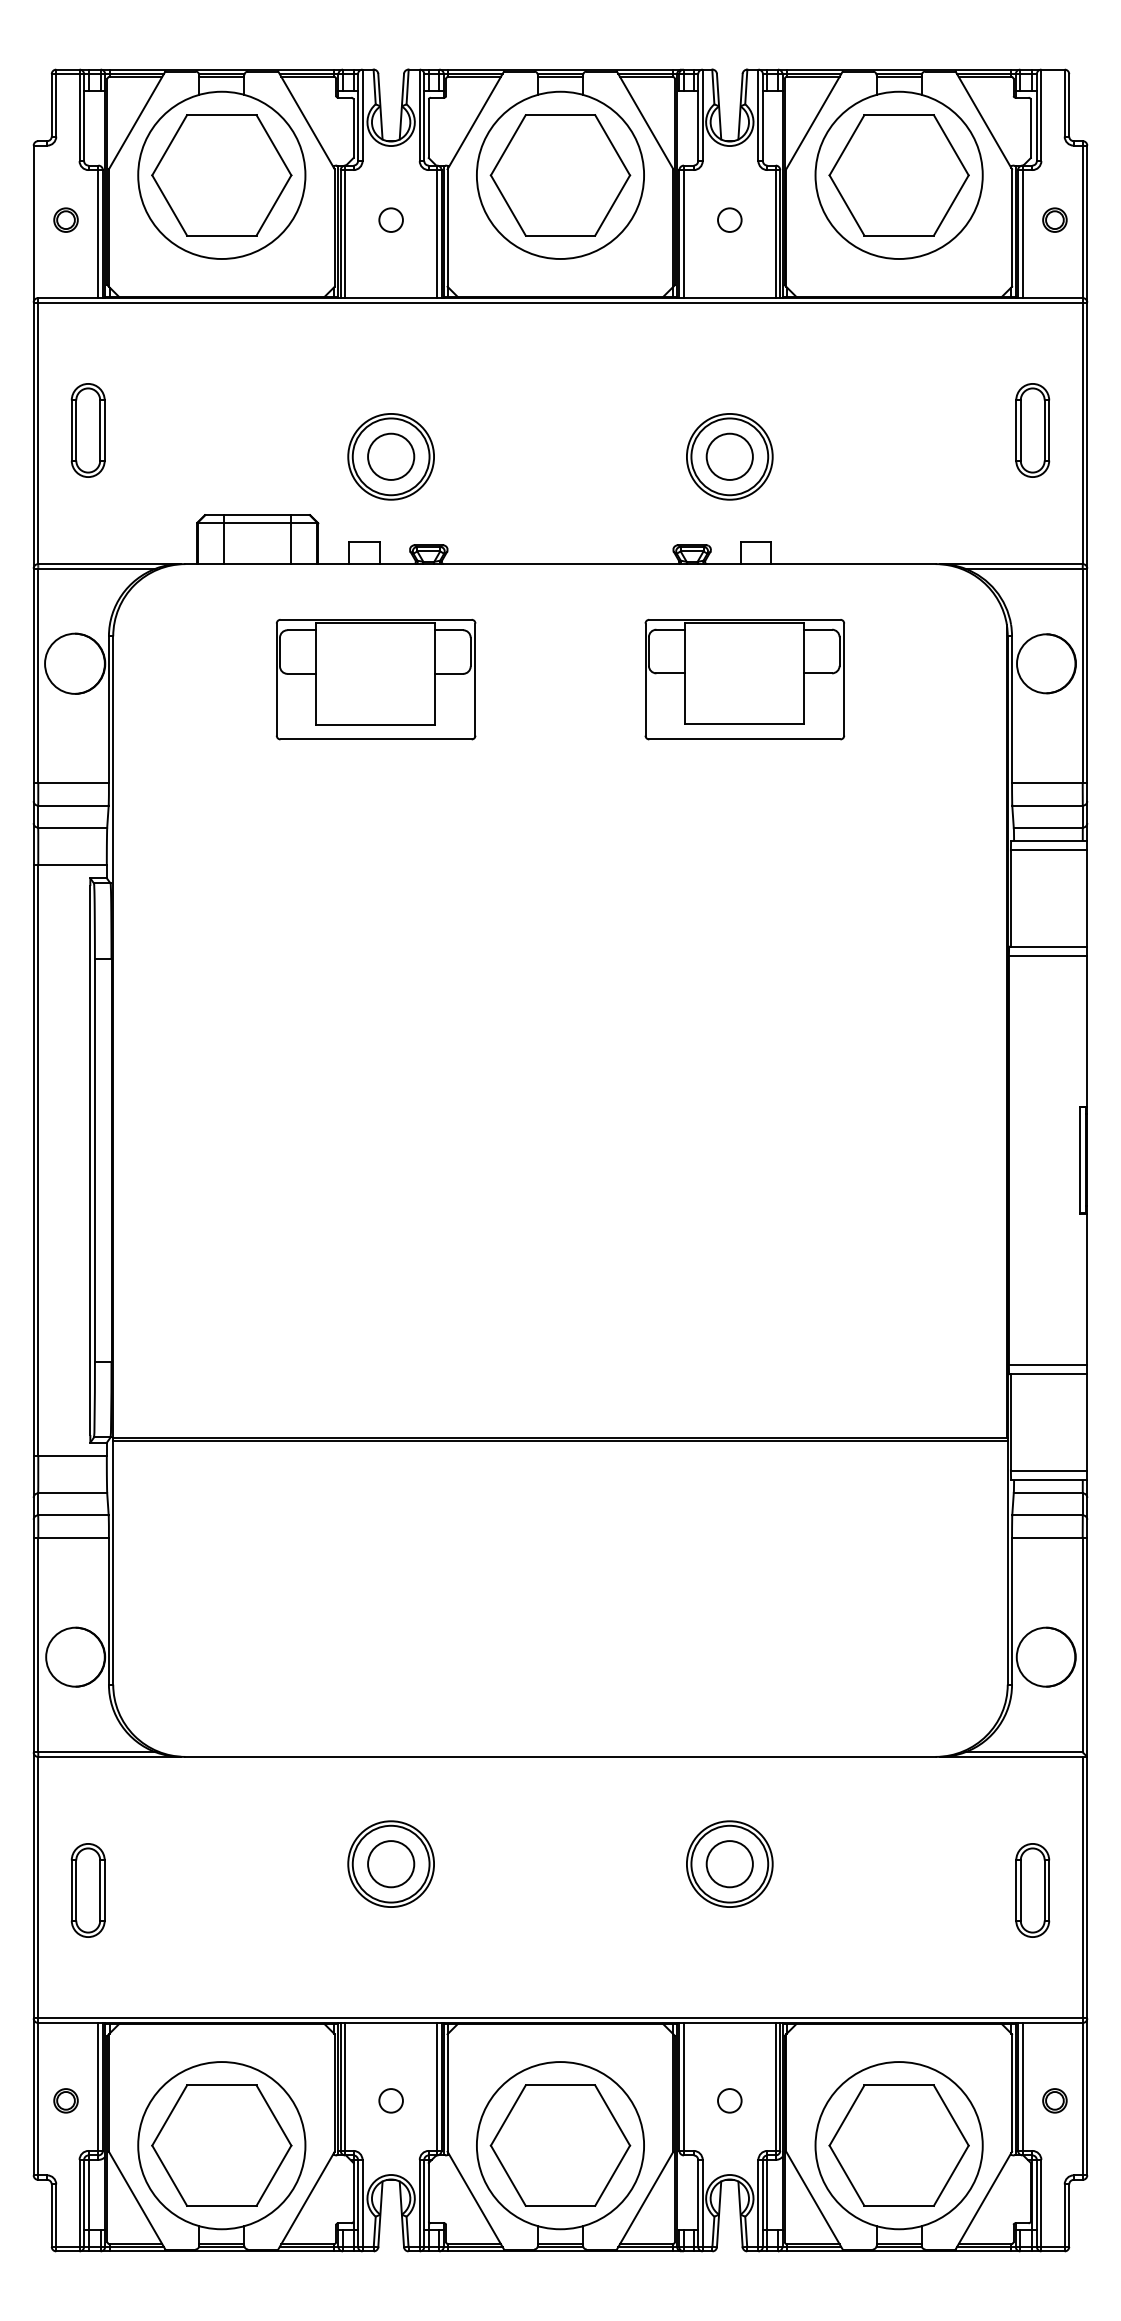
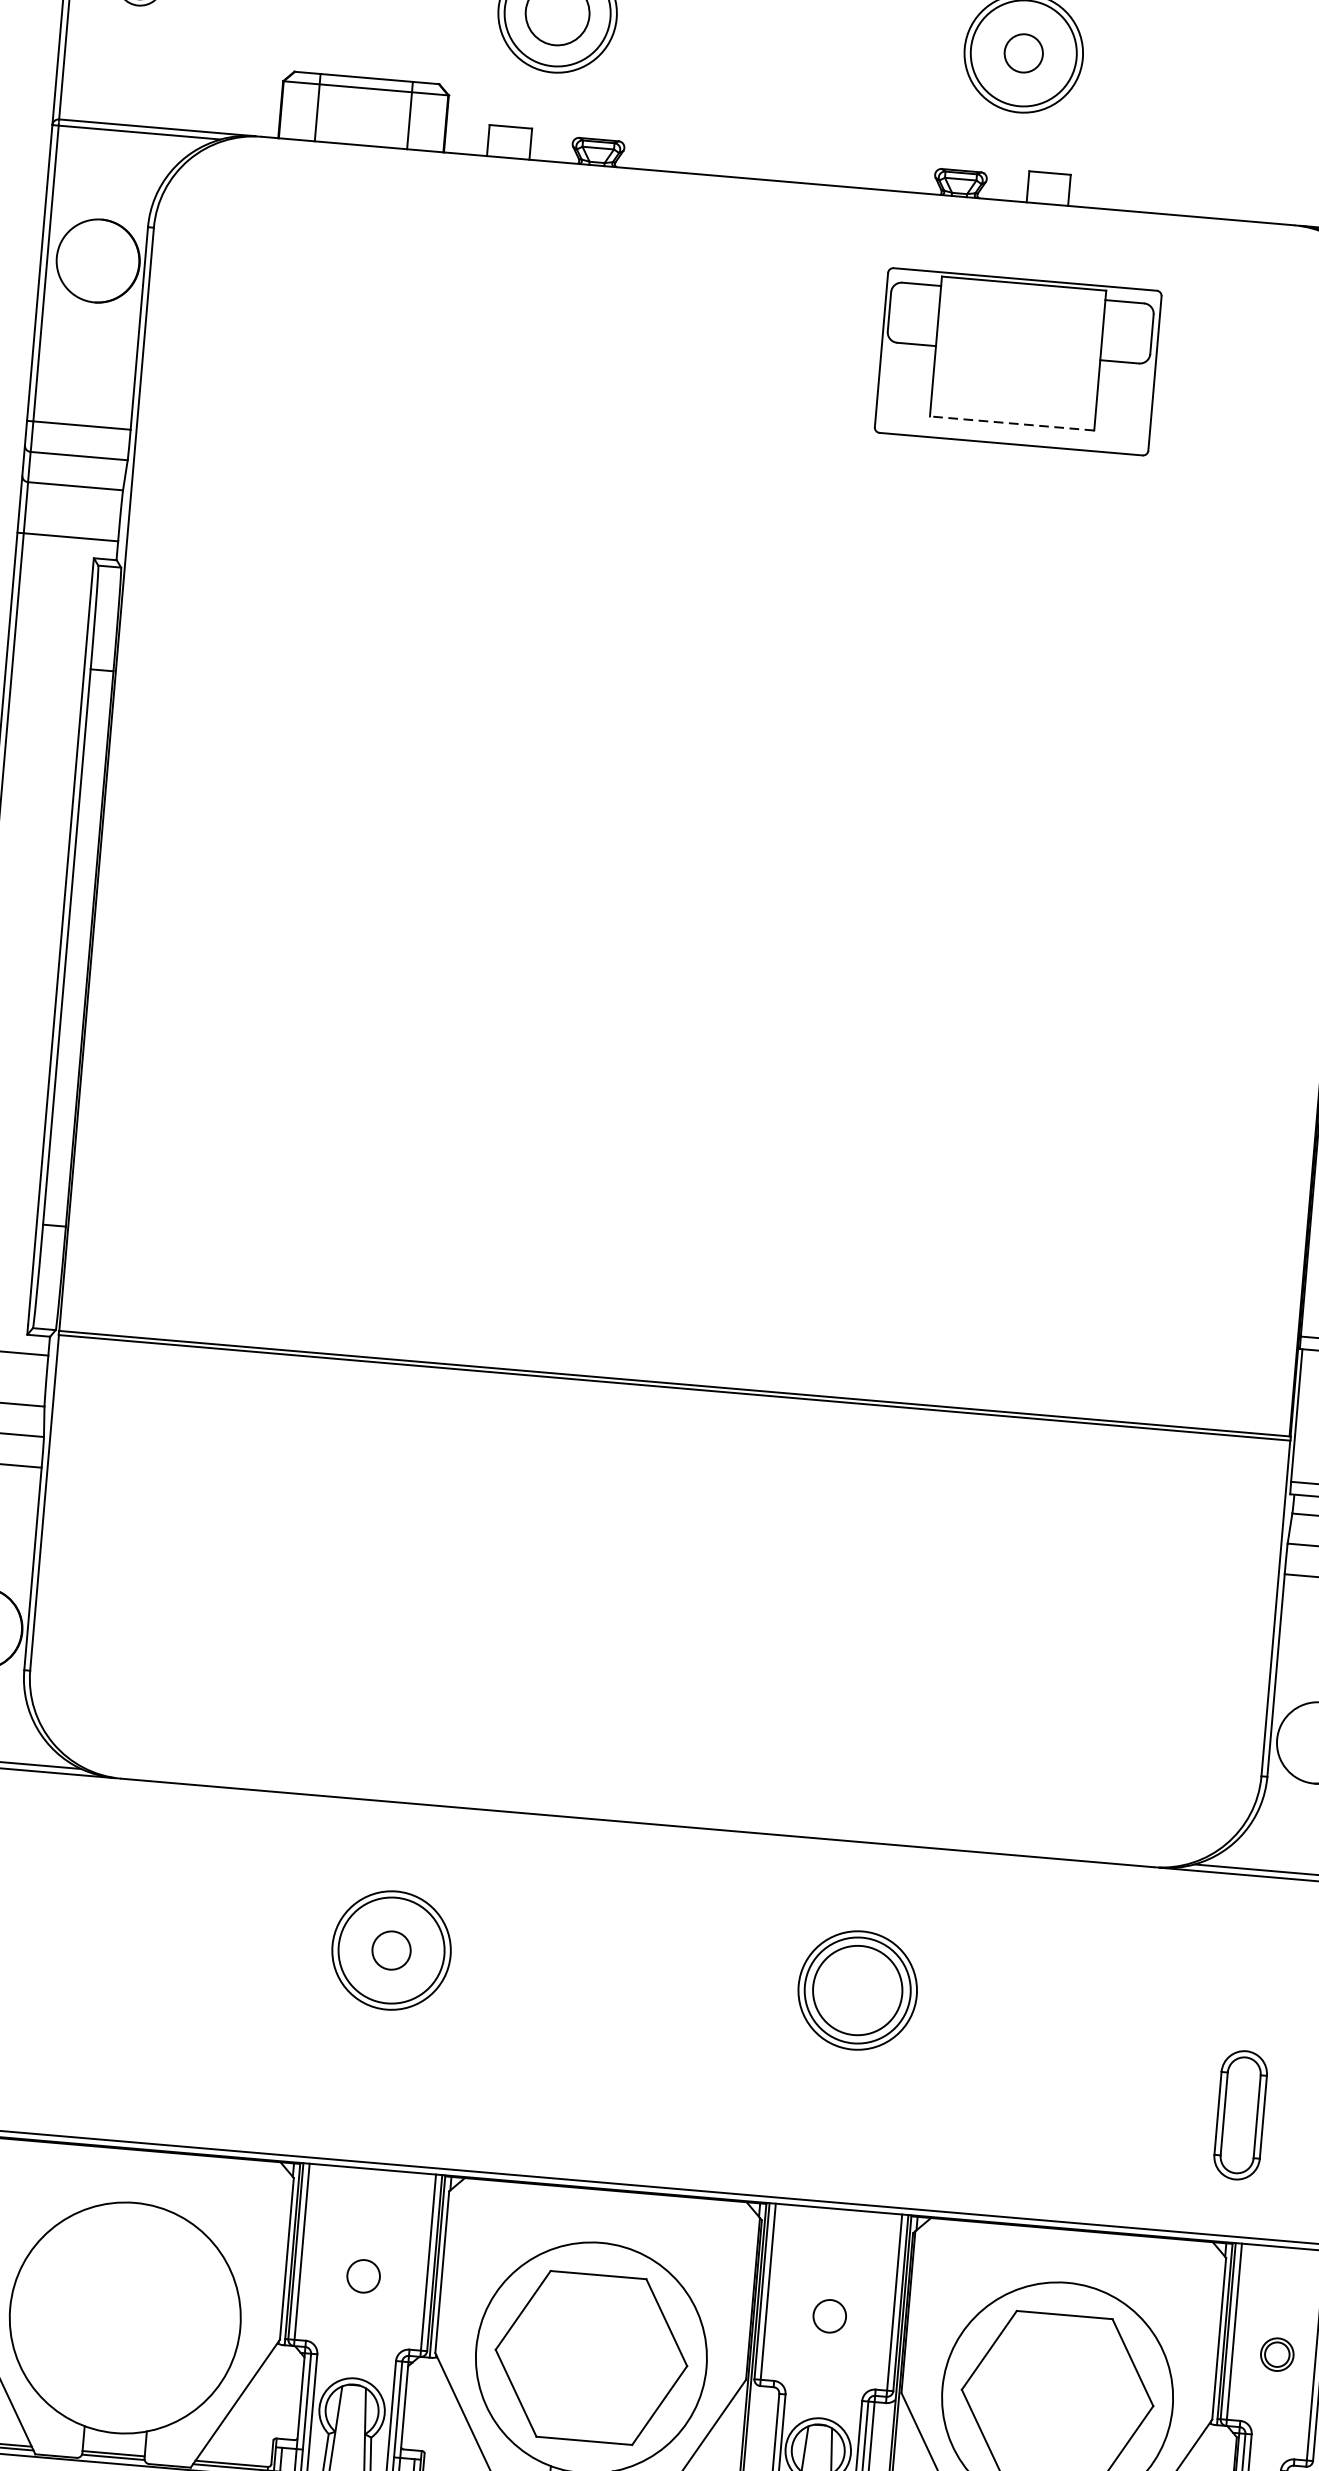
circle: (729, 456) -> (1023, 52), size x0.6
part: (376, 679) -> (511, 318), removed
line: (744, 724) -> (1012, 423), solid -> dashed
circle: (391, 1864) -> (392, 1951), size x0.6
circle: (729, 1864) -> (857, 1990), size x1.4
part: (1032, 1890) -> (1240, 2115), moved
part: (221, 2145) -> (124, 2317), removed

